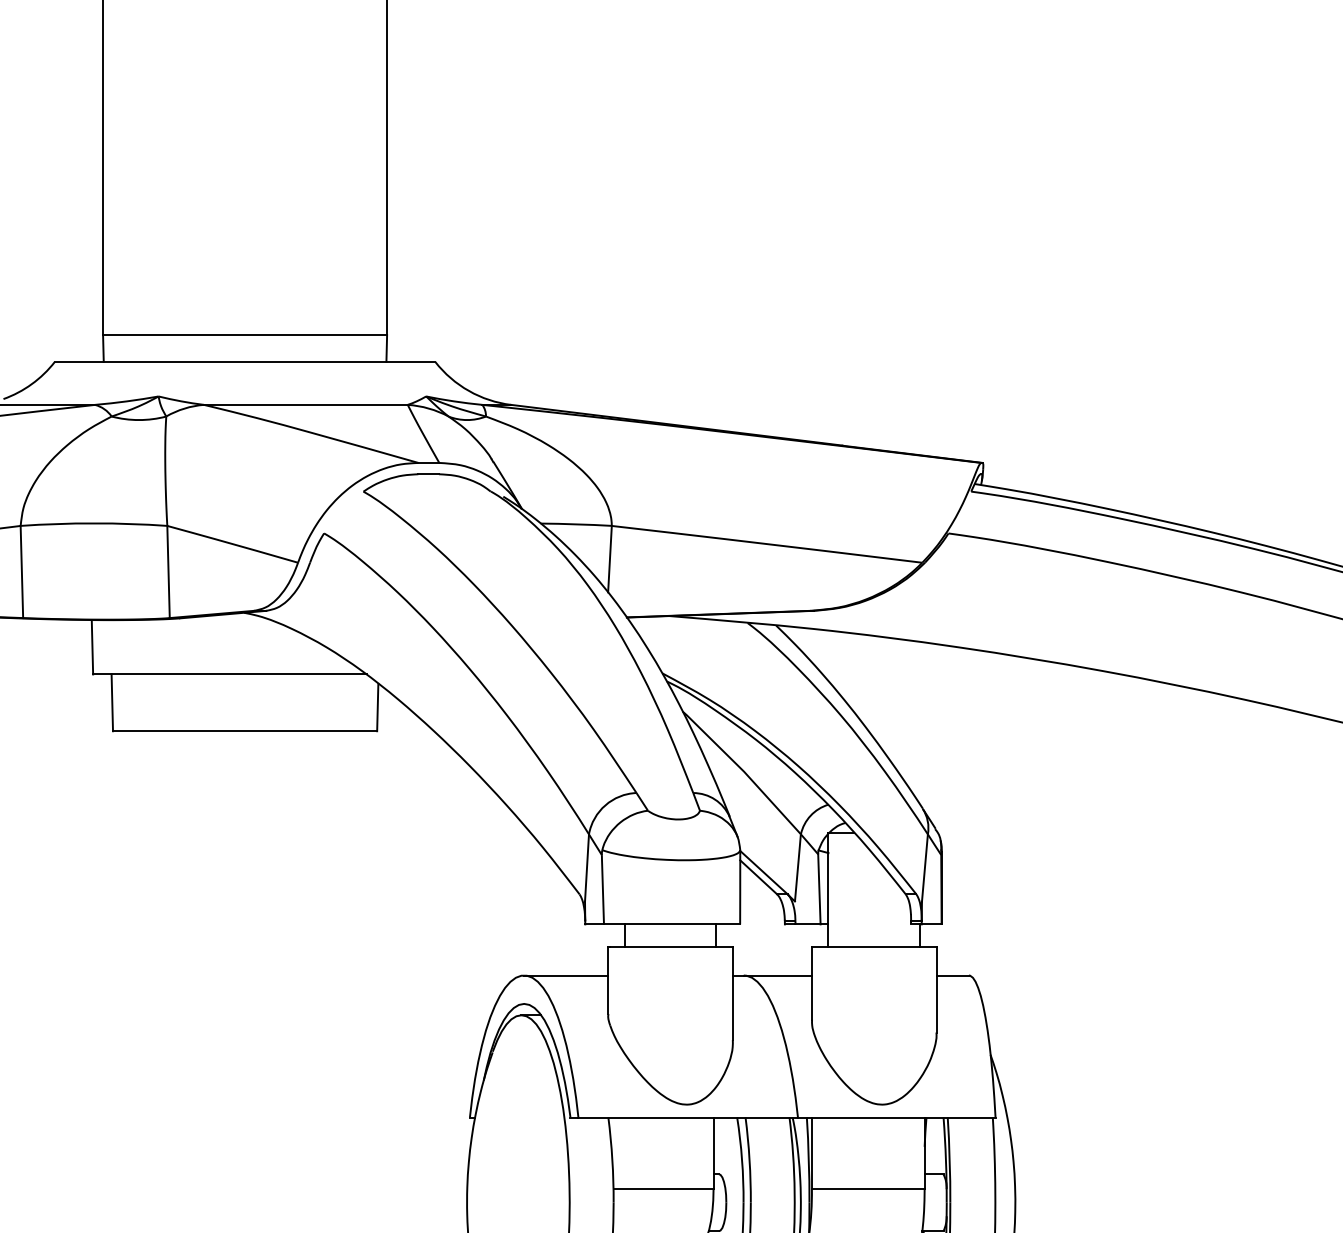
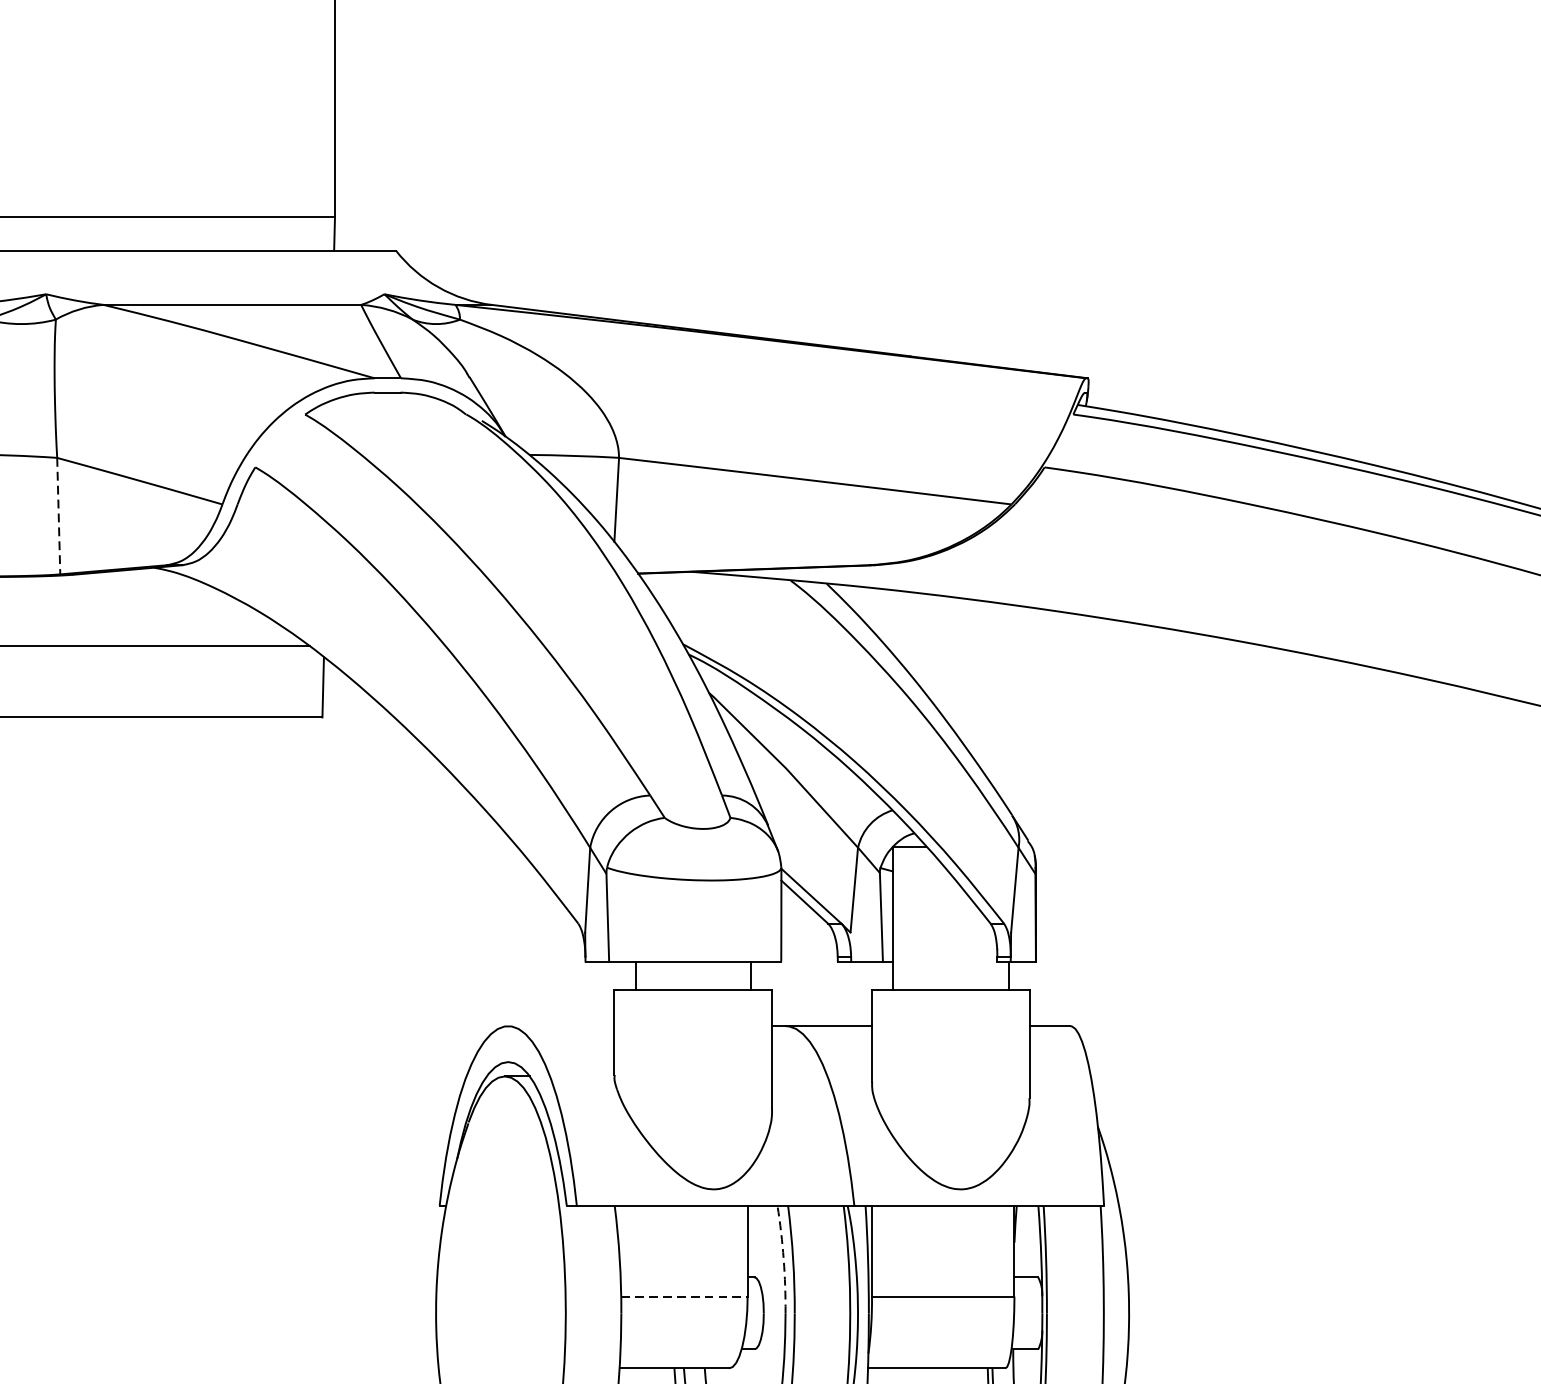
line: (168, 572) -> (58, 516), solid -> dashed
line: (566, 975) -> (561, 1026), removed
arc: (742, 1160) -> (784, 1260), solid -> dashed
line: (664, 1189) -> (685, 1296), solid -> dashed

